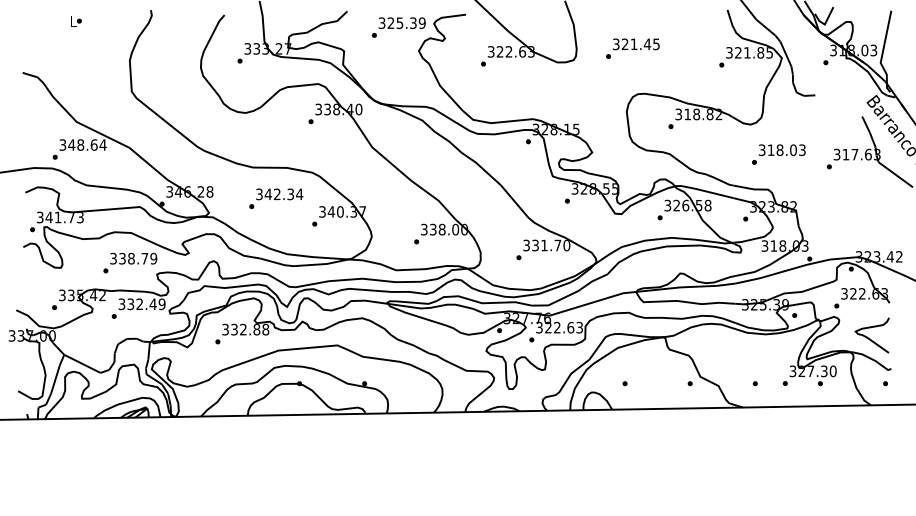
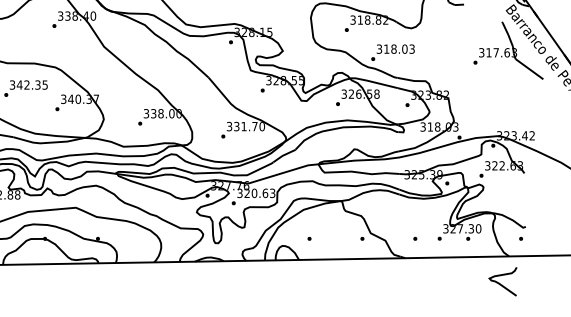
text: (778, 154) -> (392, 52), moved
text: (299, 194) -> (45, 85), 342.34 -> 342.35
text: (556, 327) -> (253, 193), 322.63 -> 320.63
curve: (870, 338) -> (501, 284), moved

